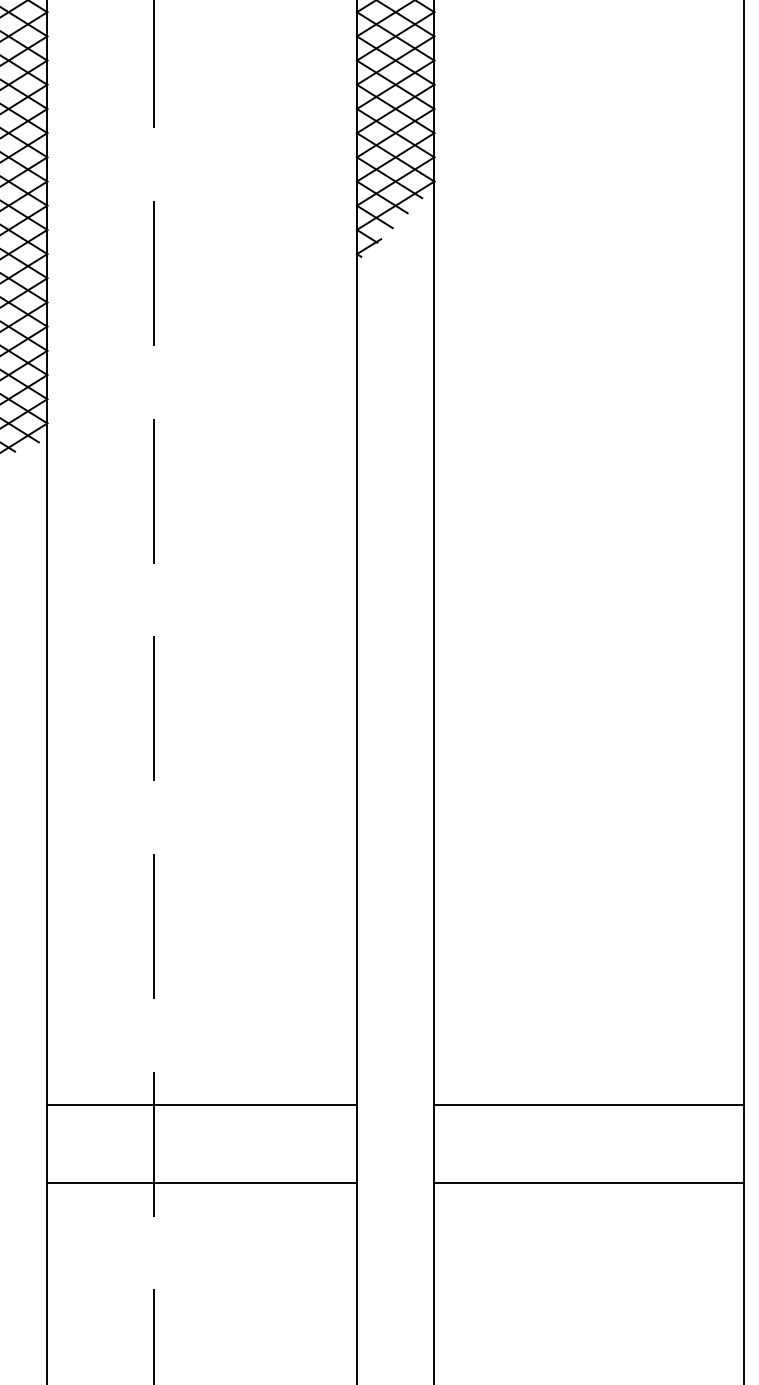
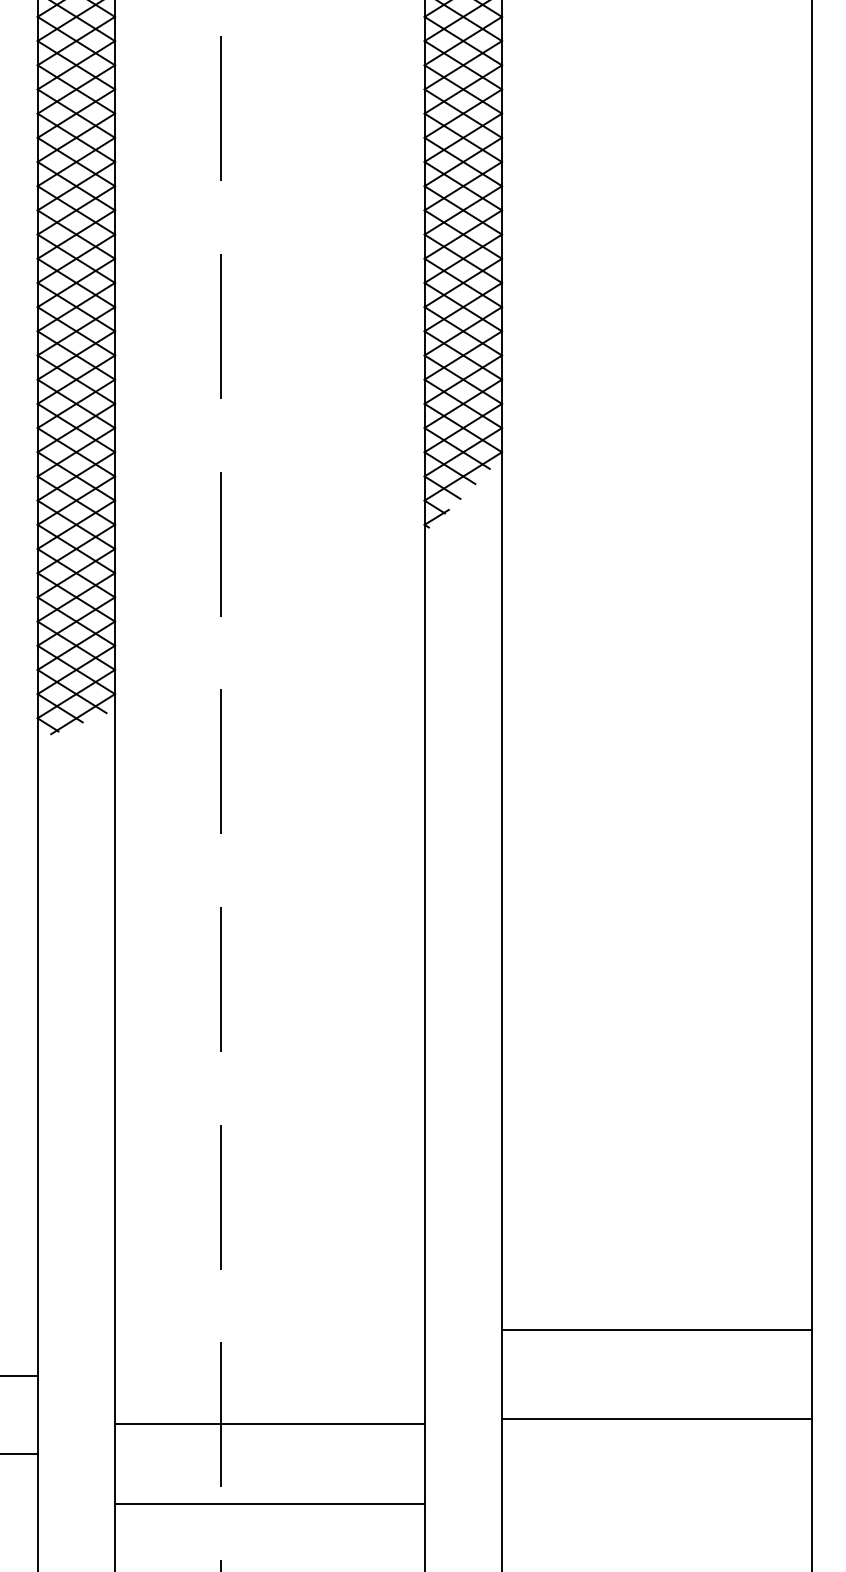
line: (201, 1105) -> (269, 1424), moved
line: (588, 1105) -> (656, 1330), moved
line: (201, 1182) -> (269, 1503), moved
line: (588, 1182) -> (656, 1418), moved

